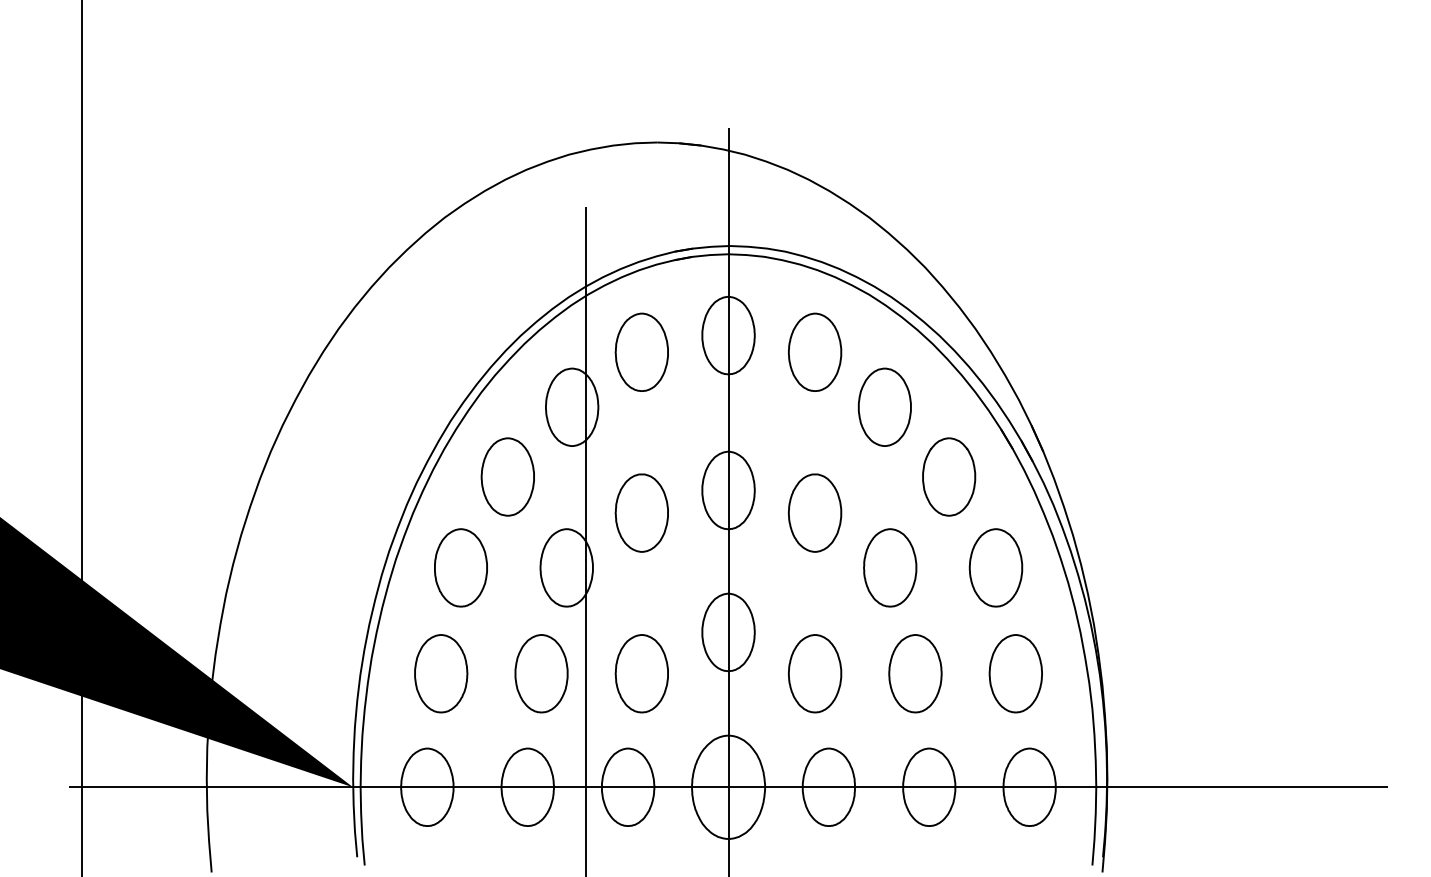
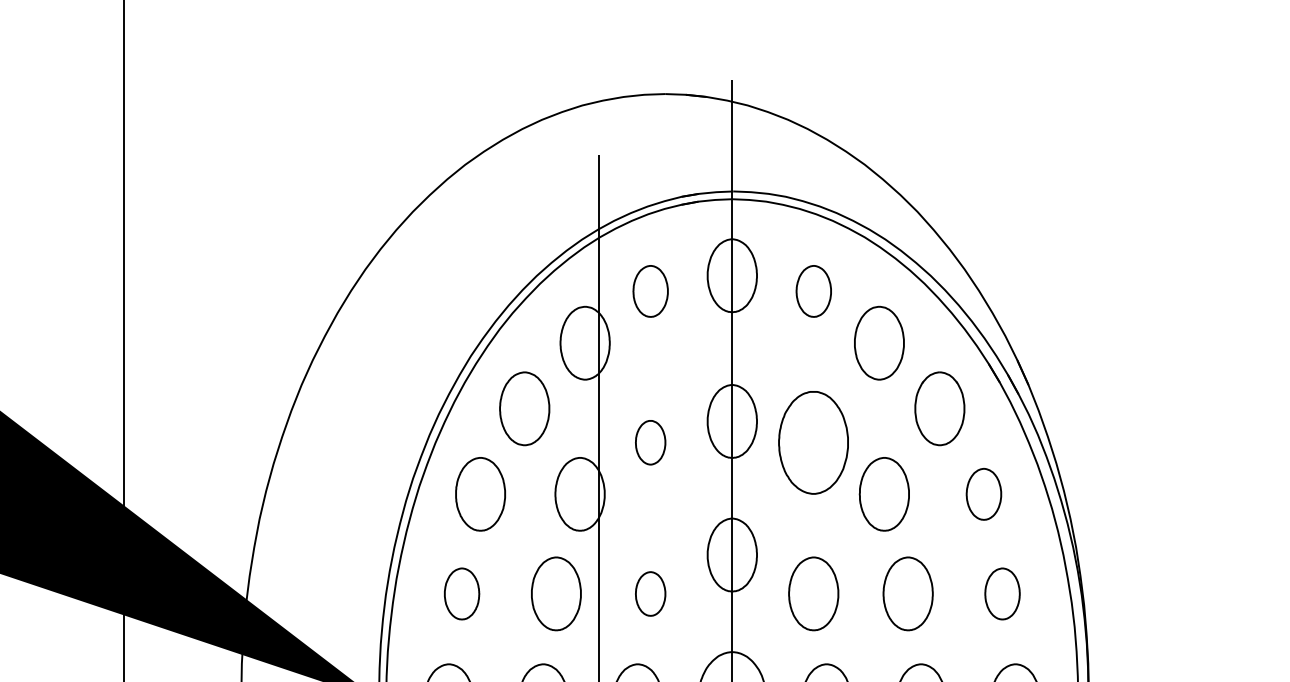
part: (641, 351) -> (650, 290), size x0.7
part: (815, 351) -> (814, 290), size x0.7
part: (641, 512) -> (650, 442), size x0.6
part: (815, 512) -> (814, 442), size x1.4
part: (995, 567) -> (983, 493), size x0.7
part: (441, 673) -> (462, 593), size x0.7
part: (641, 673) -> (650, 593), size x0.6
part: (1015, 673) -> (1002, 593), size x0.7

